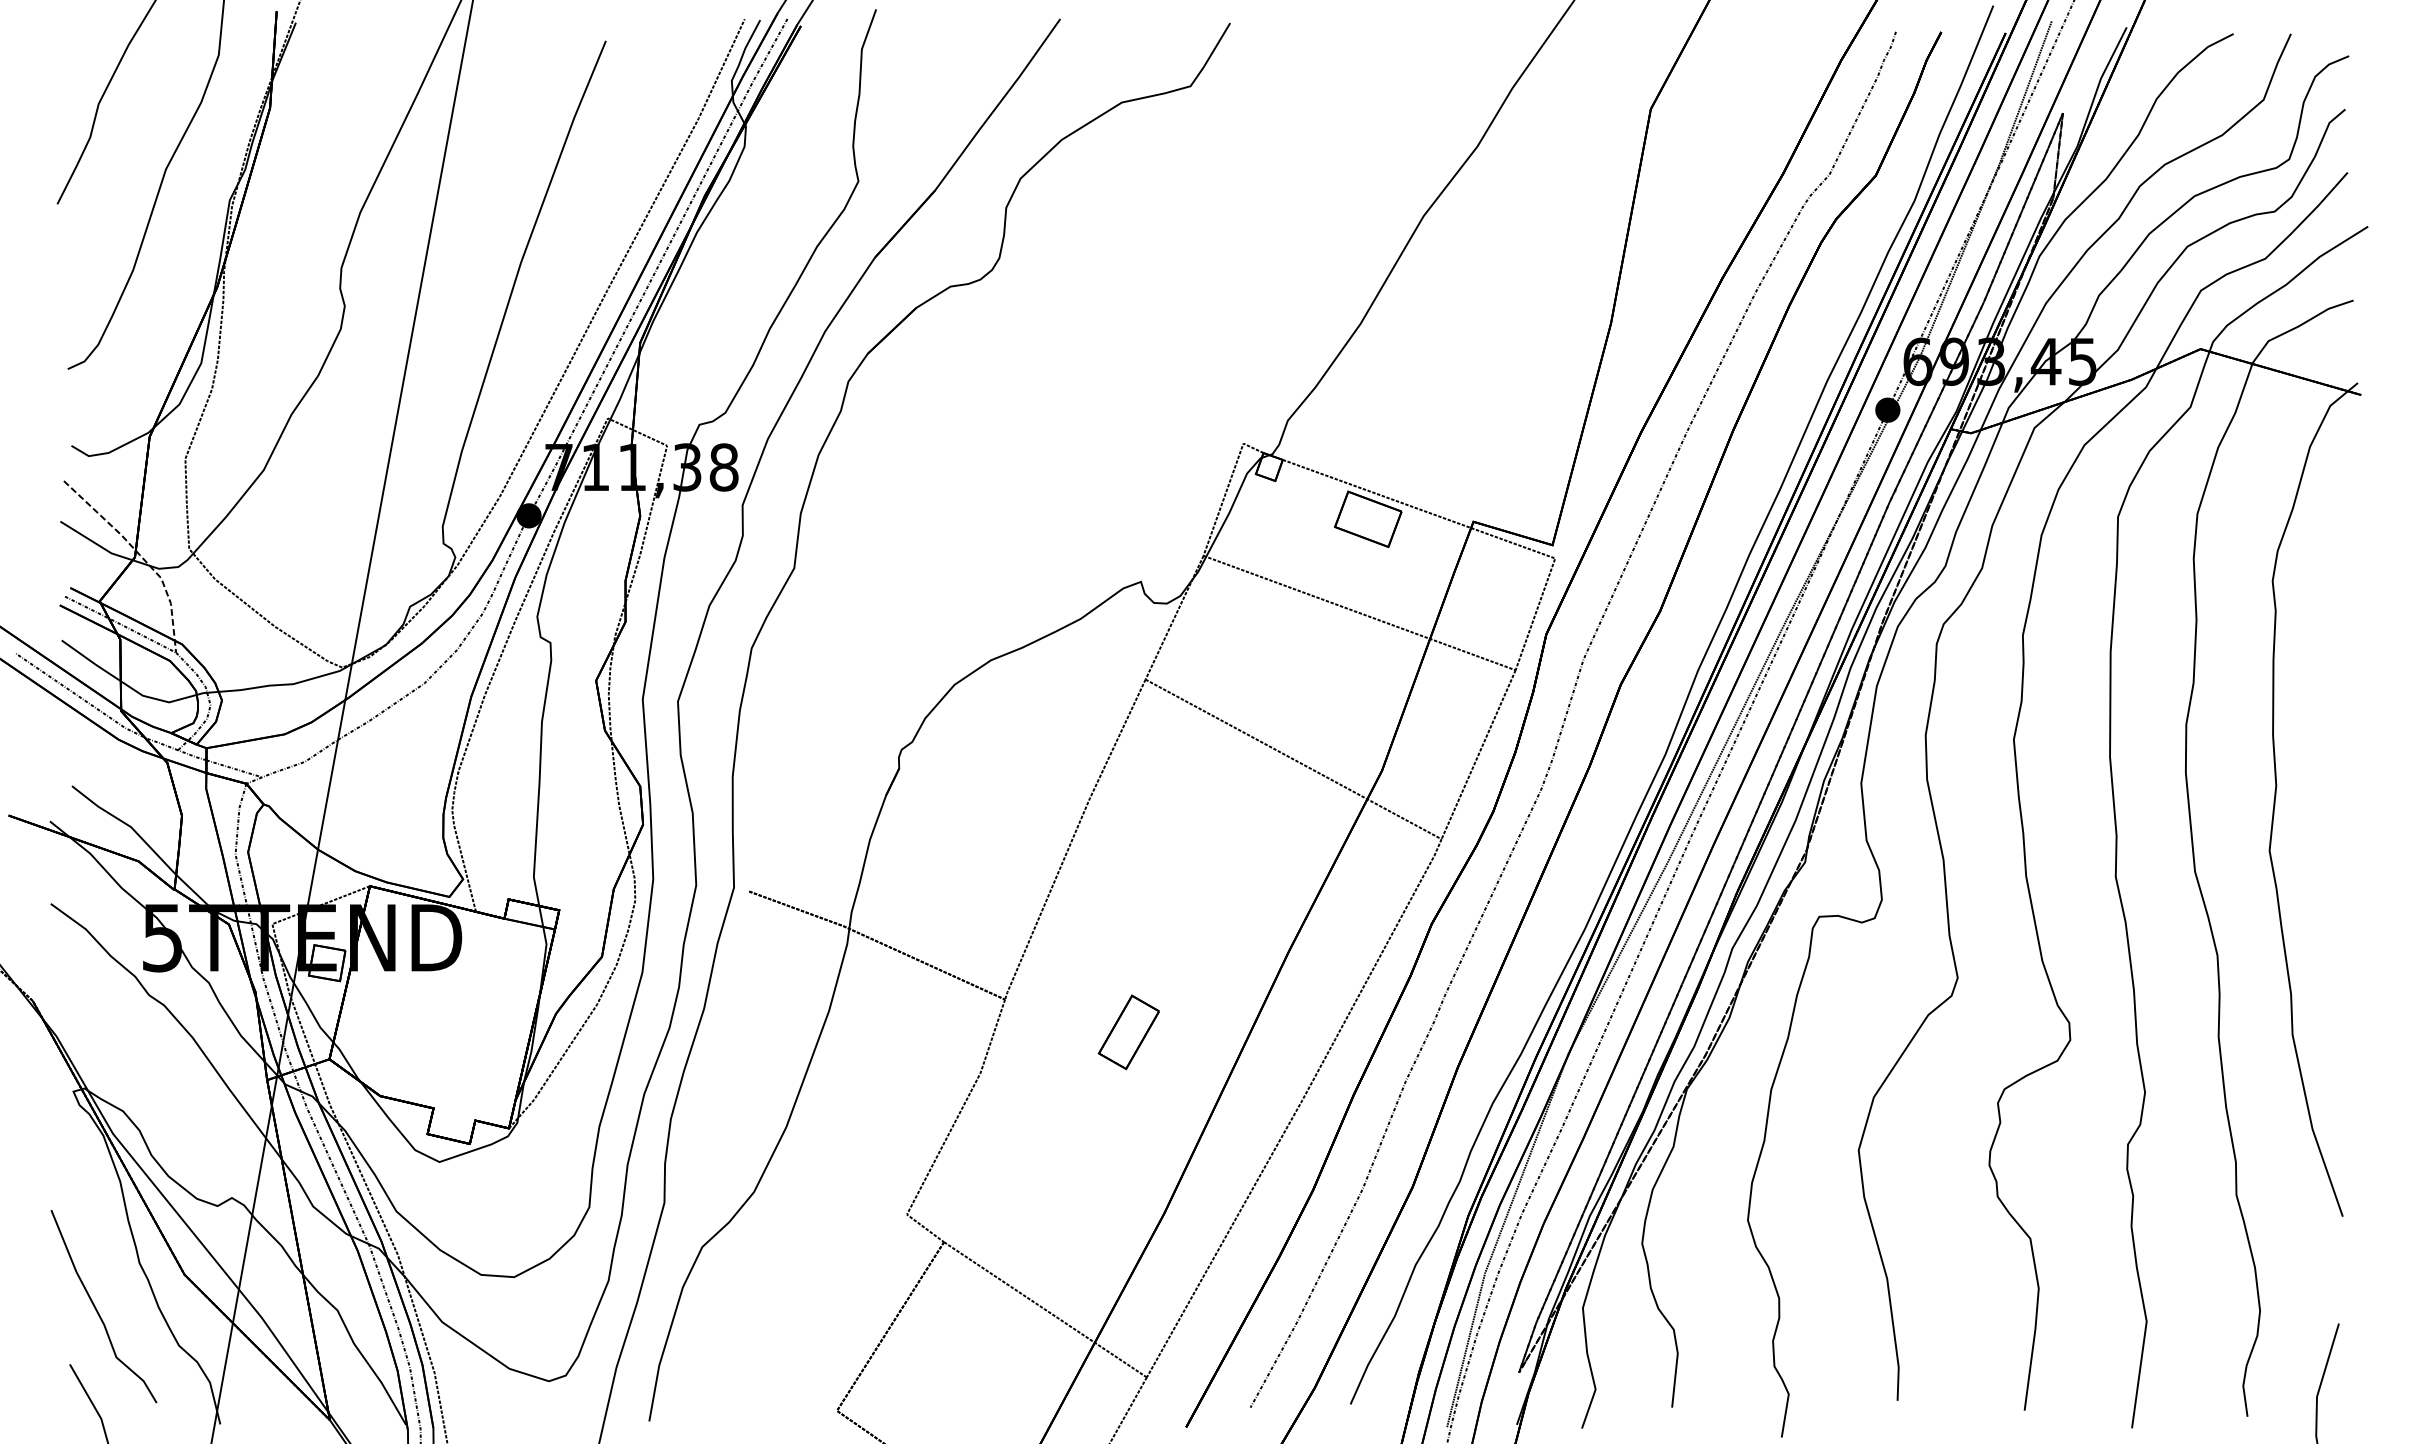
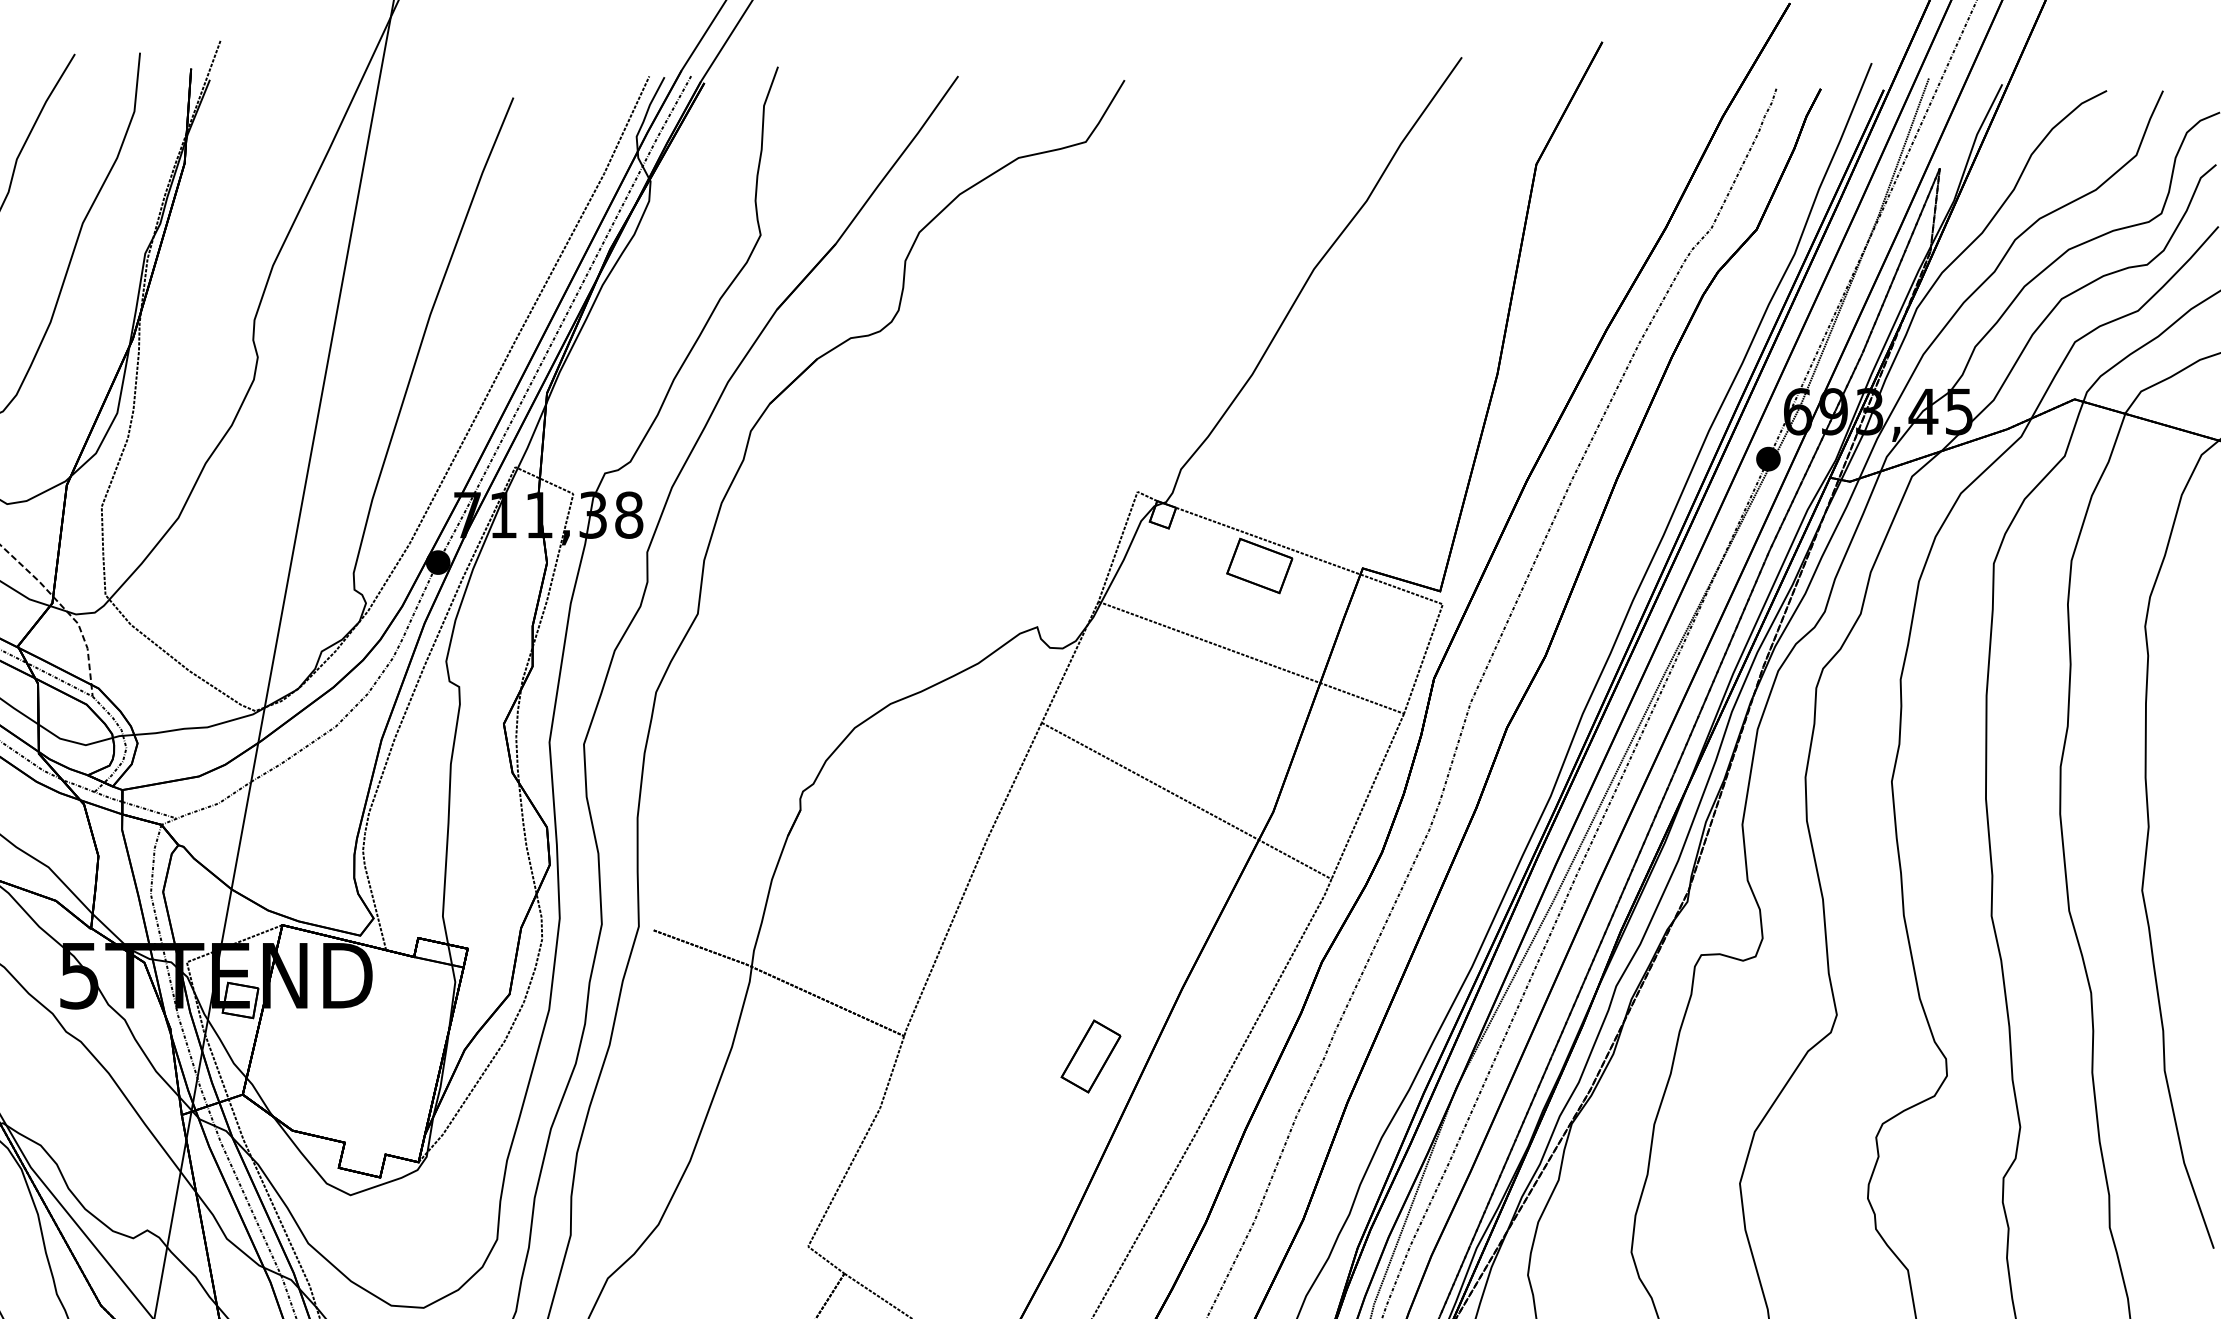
part: (1128, 1032) -> (1090, 1056), moved

